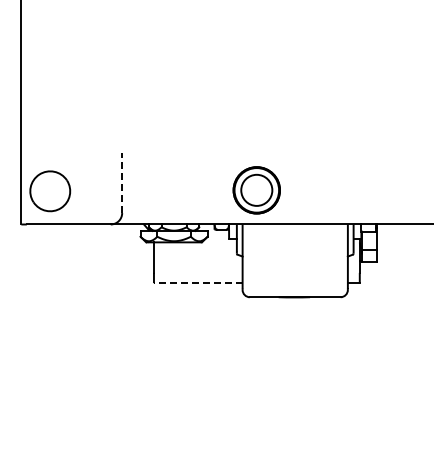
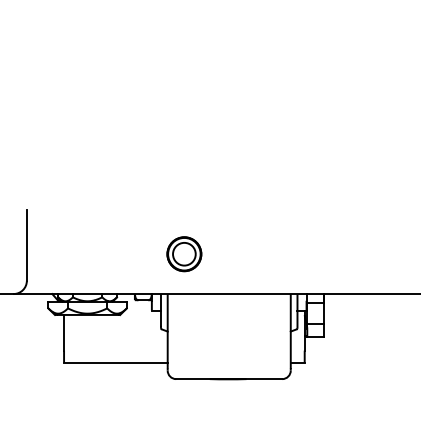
line: (122, 182) -> (27, 244), dashed -> solid
part: (256, 190) -> (183, 254), size x0.62
line: (197, 283) -> (114, 363), dashed -> solid

